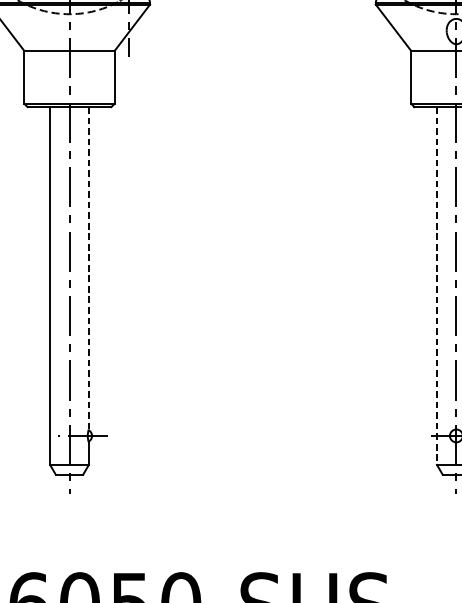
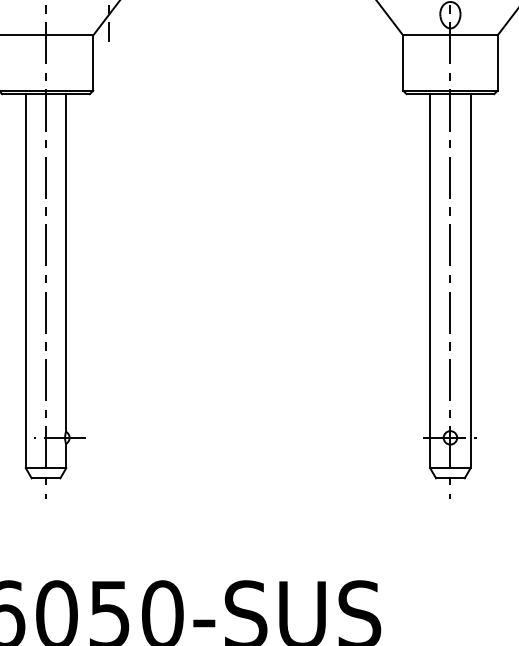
line: (89, 268) -> (66, 262), dashed -> solid
line: (437, 286) -> (430, 281), dashed -> solid

